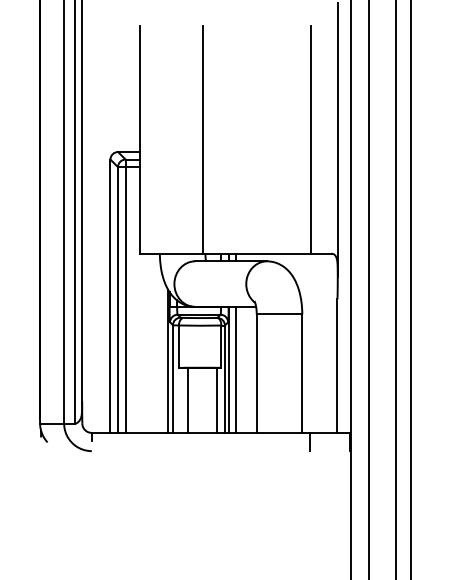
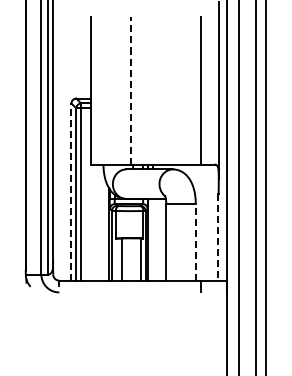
line: (203, 139) -> (131, 90), solid -> dashed
line: (110, 296) -> (71, 192), solid -> dashed
line: (337, 366) -> (218, 237), solid -> dashed
line: (235, 369) -> (152, 239), removed
line: (301, 372) -> (195, 241), solid -> dashed

